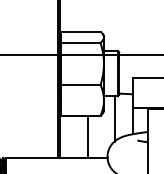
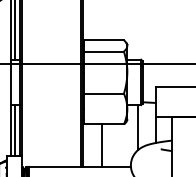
line: (88, 136) -> (101, 145), moved

